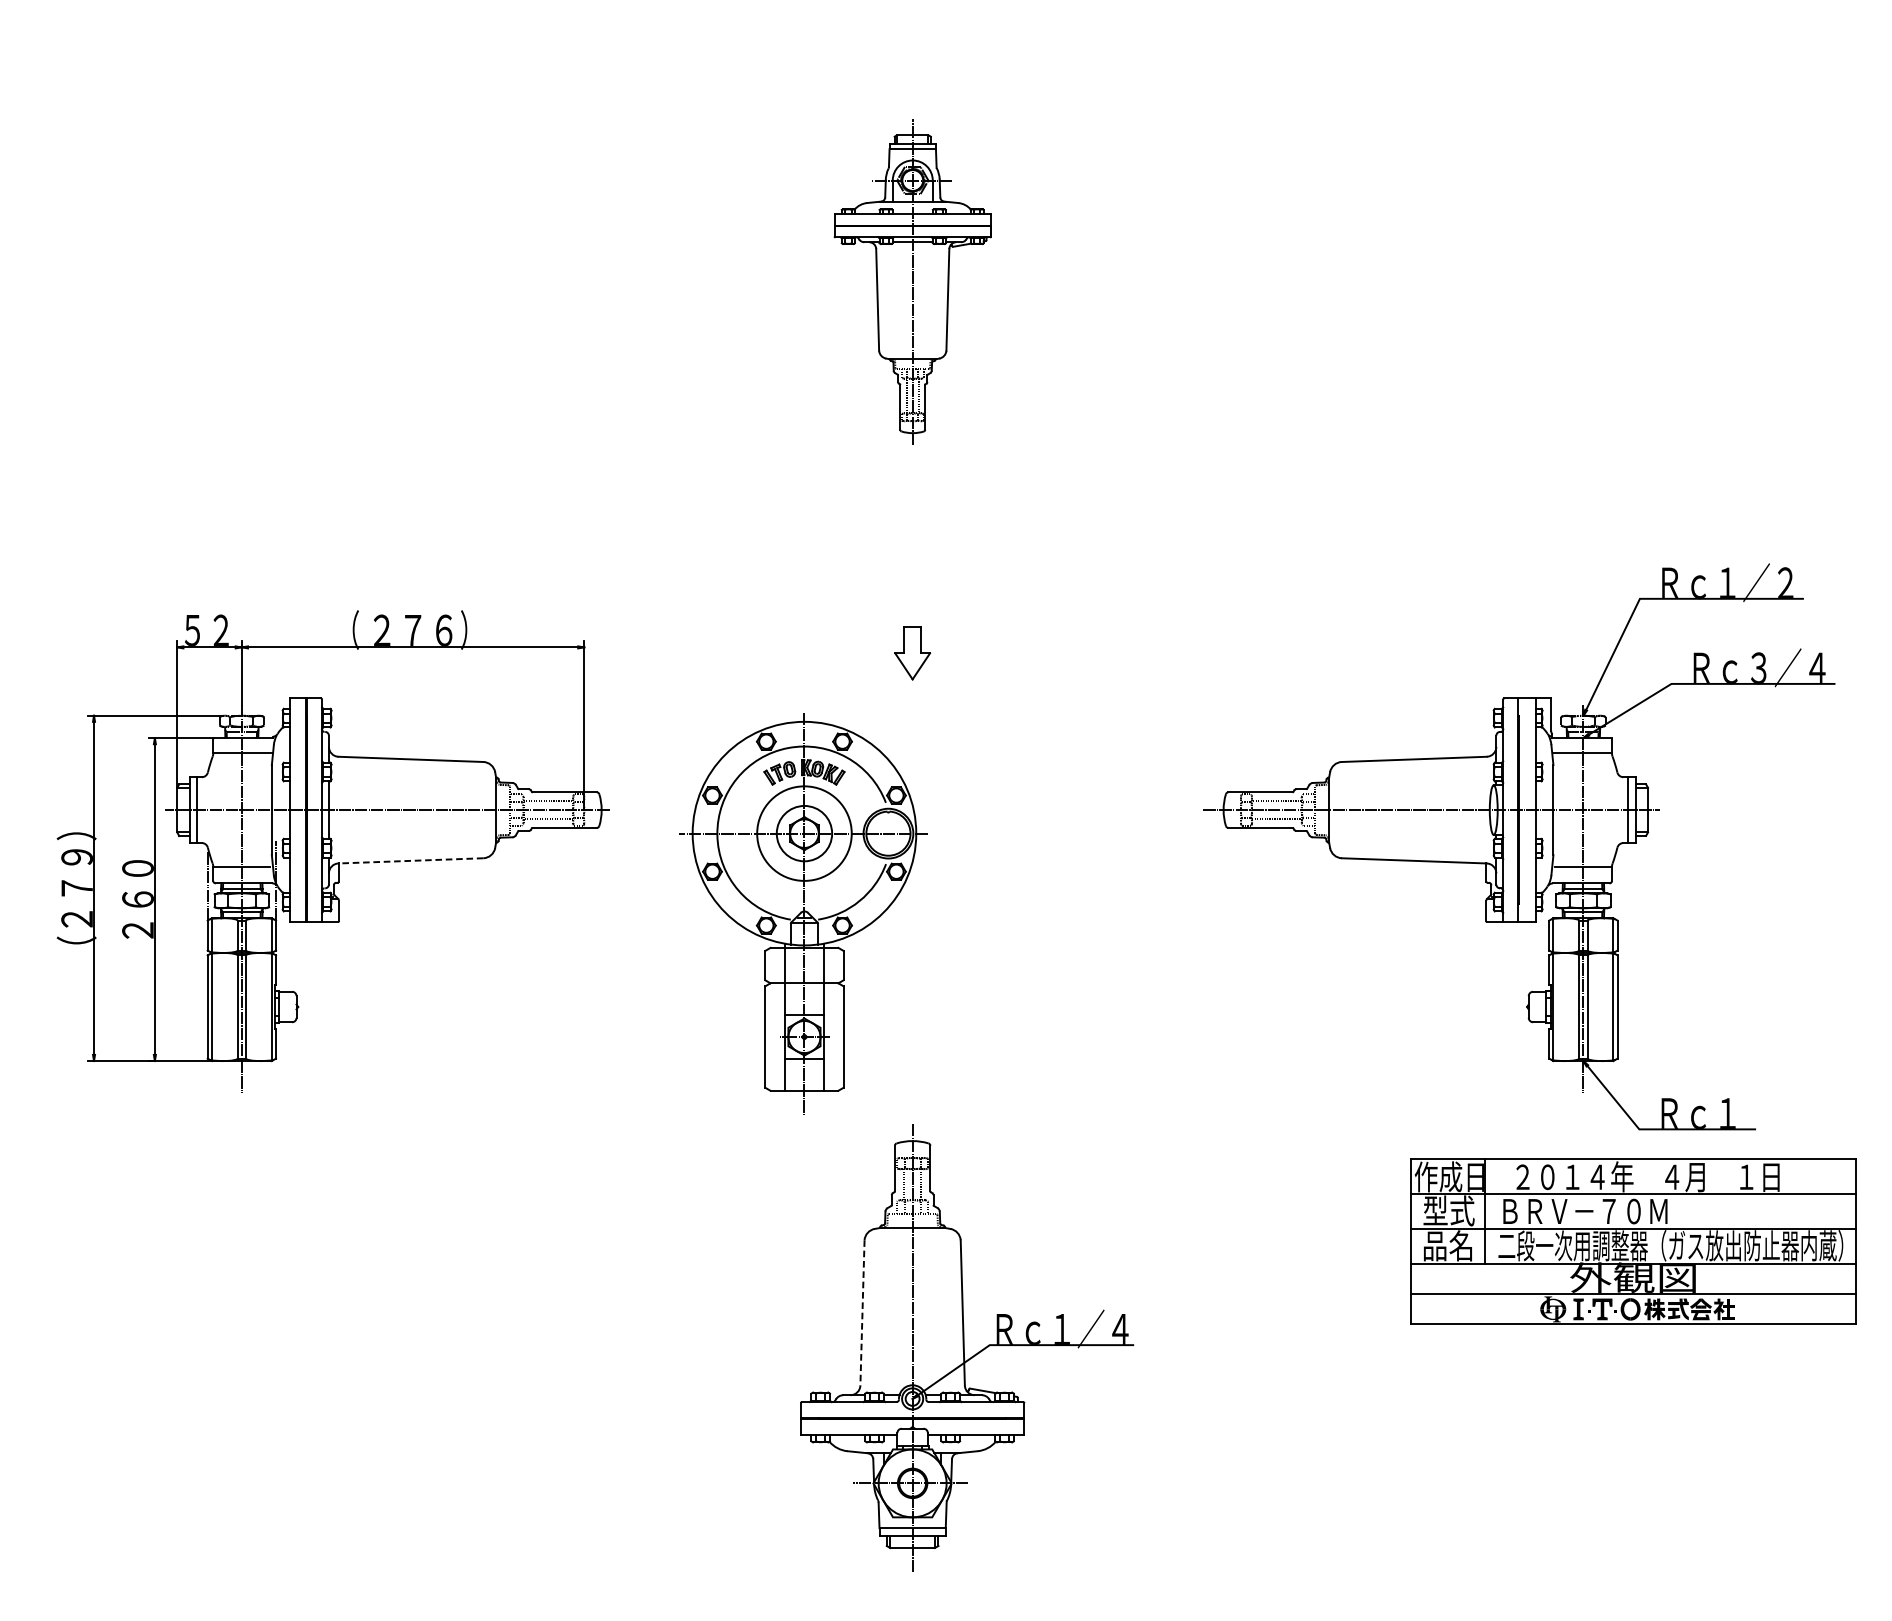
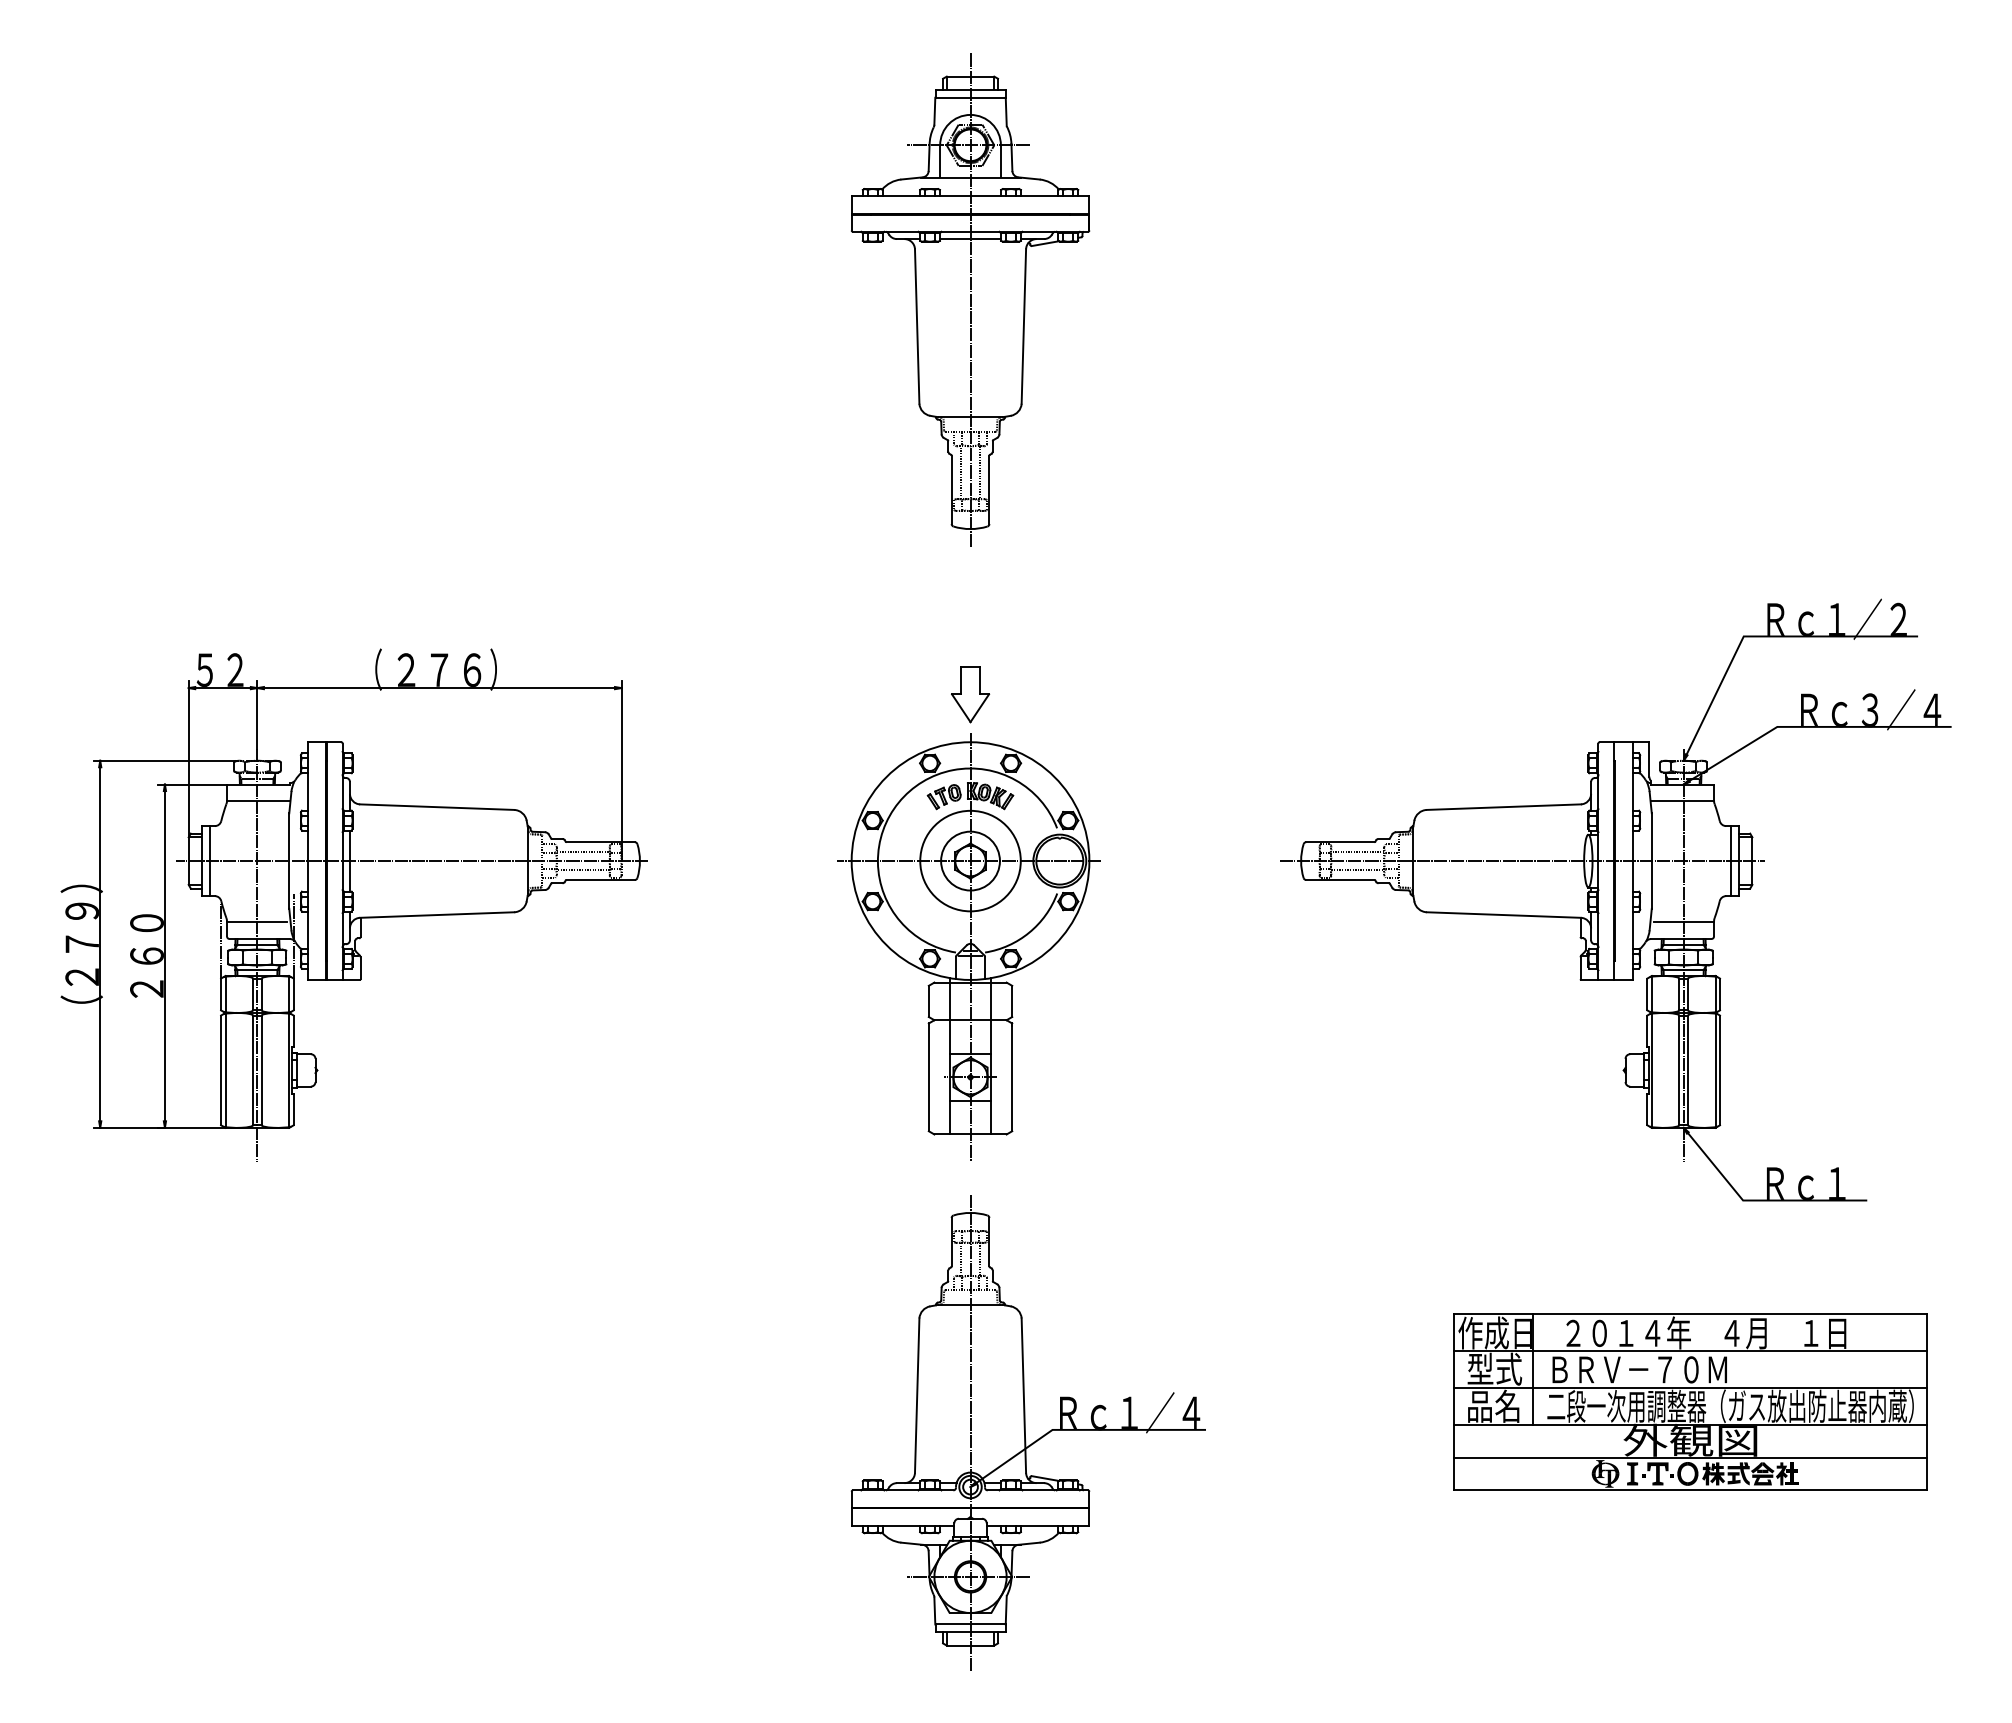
part: (912, 281) -> (970, 299), size x1.43
line: (411, 861) -> (437, 915), dashed -> solid
part: (802, 913) -> (968, 946), moved
part: (1633, 1241) -> (1690, 1401), moved
line: (862, 1313) -> (917, 1396), dashed -> solid

